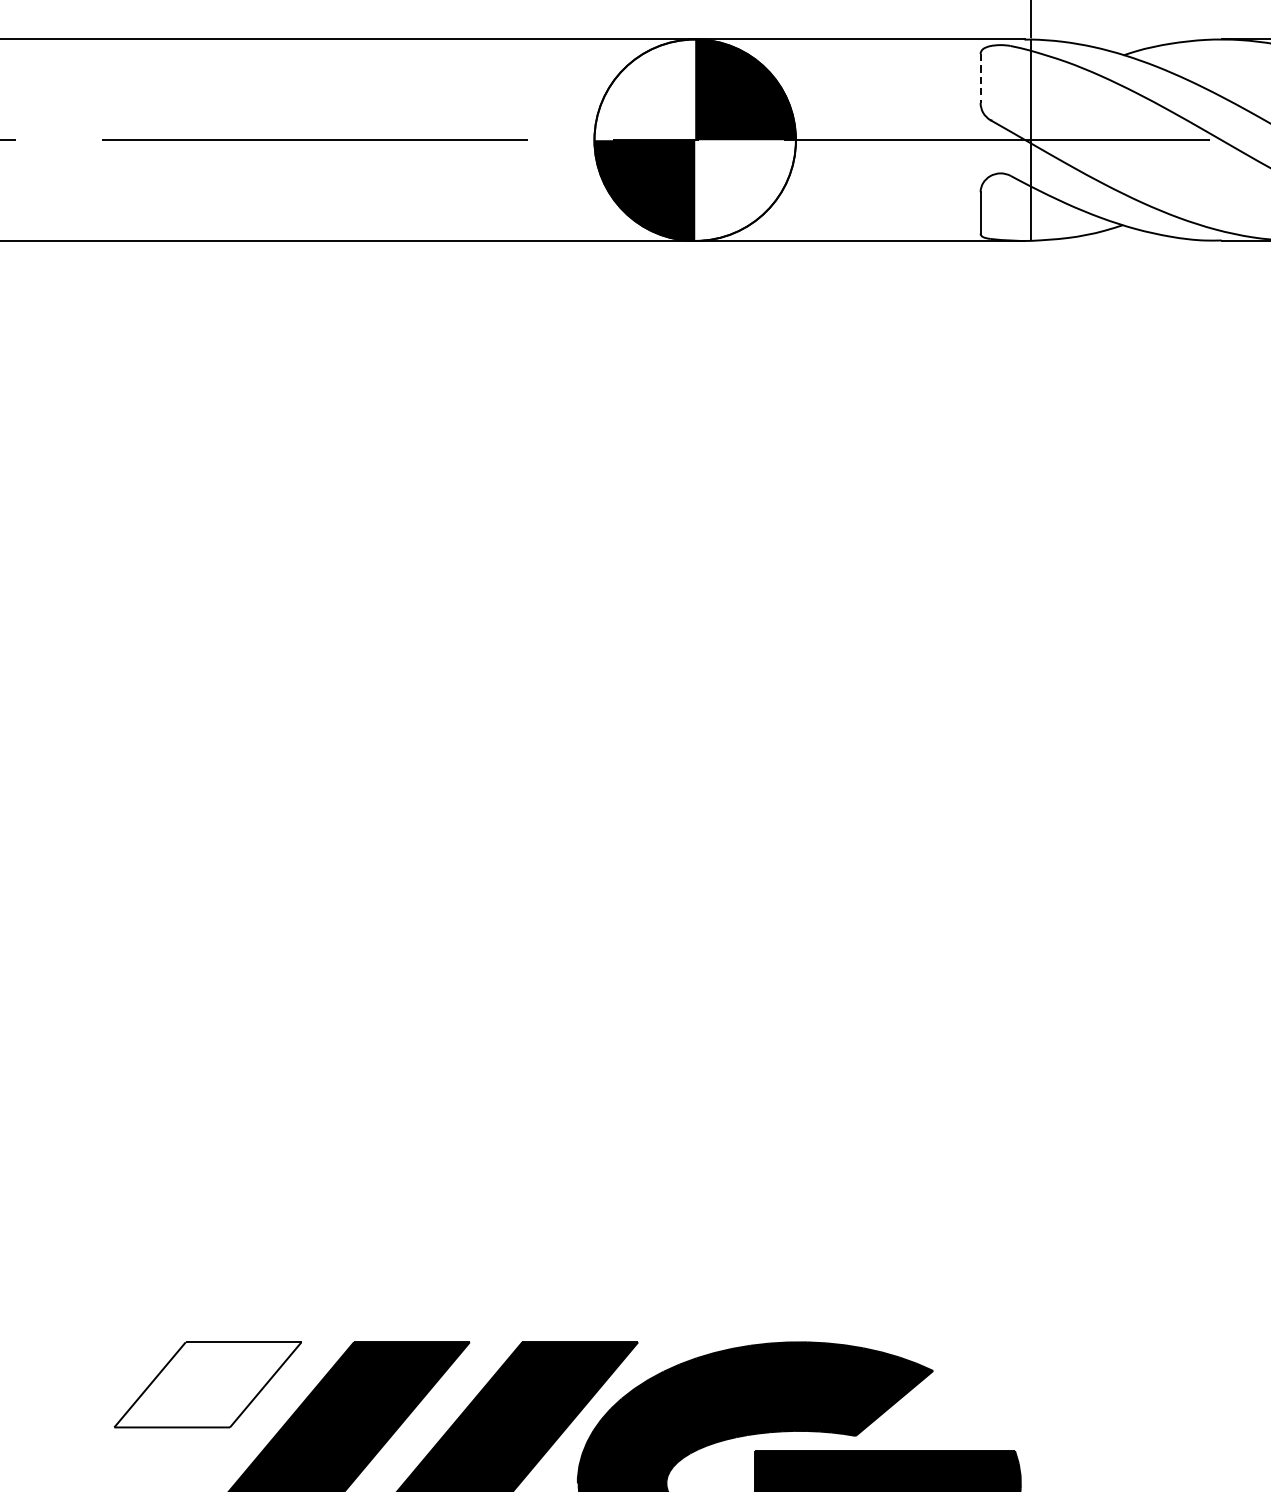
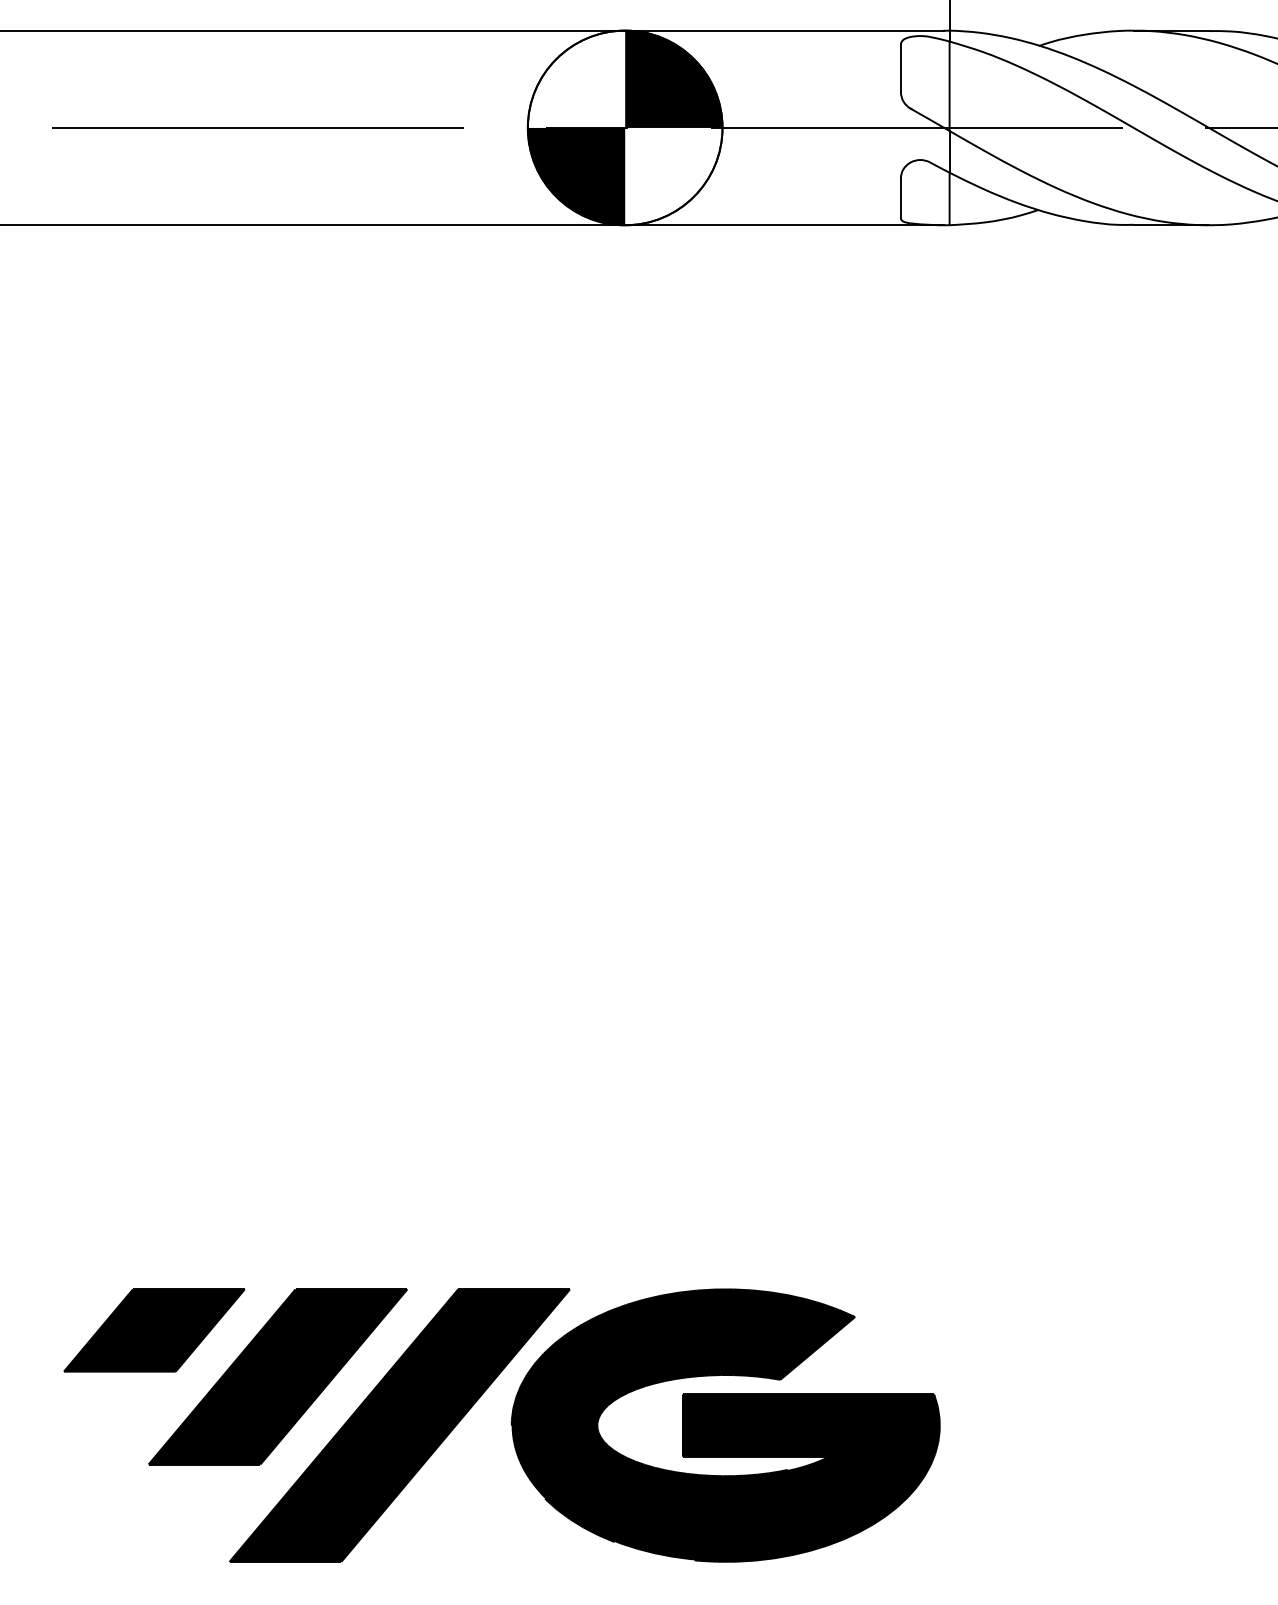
line: (980, 78) -> (900, 68), dashed -> solid
fill: (207, 1384) -> (153, 1330), added

